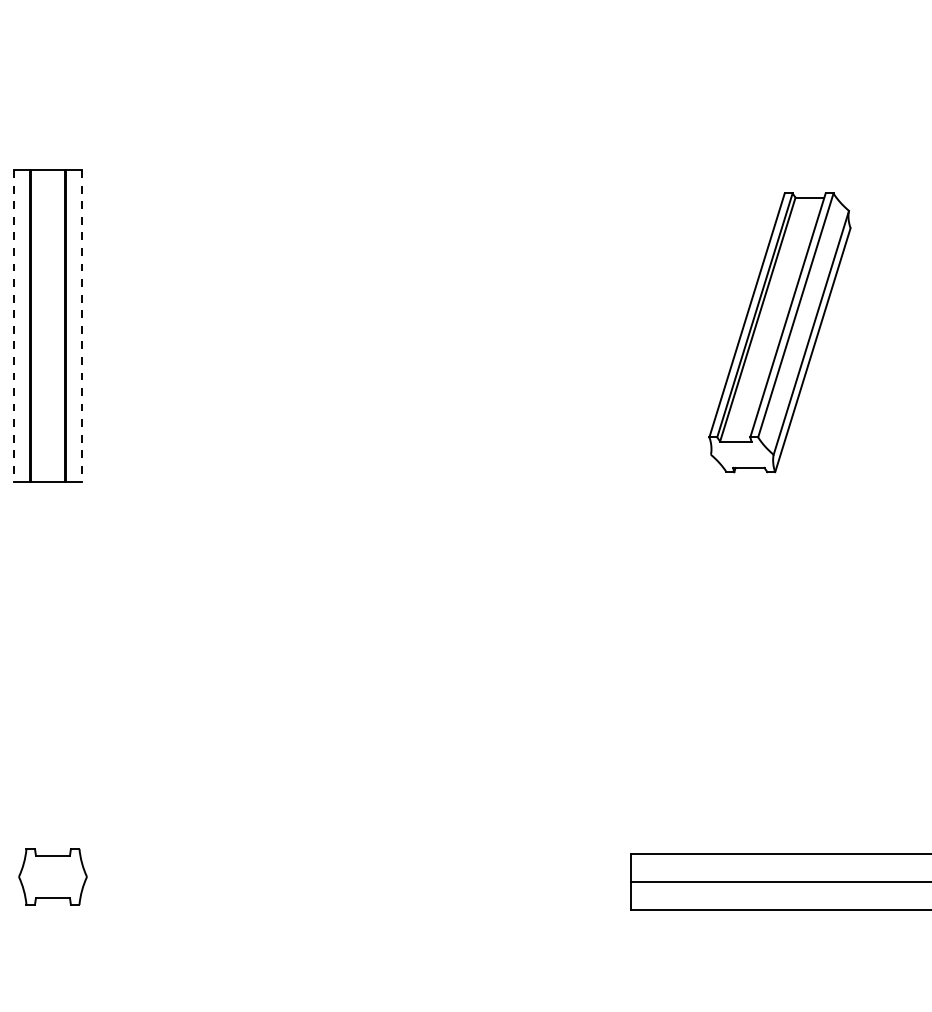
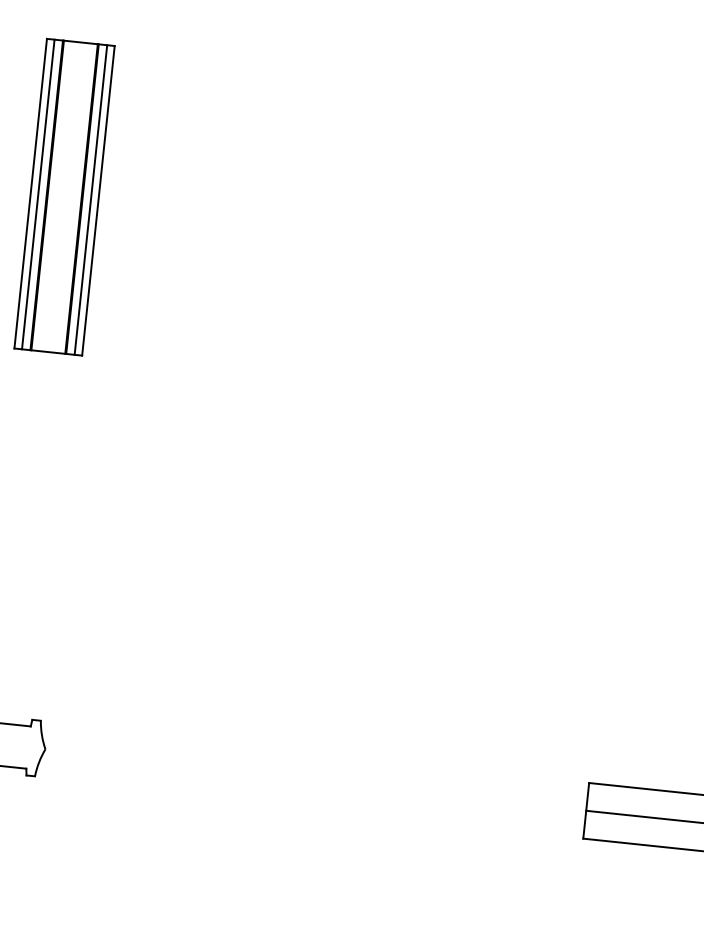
line: (14, 325) -> (30, 193), dashed -> solid
line: (21, 325) -> (37, 194), added
line: (74, 325) -> (90, 199), added
line: (82, 325) -> (98, 200), dashed -> solid

